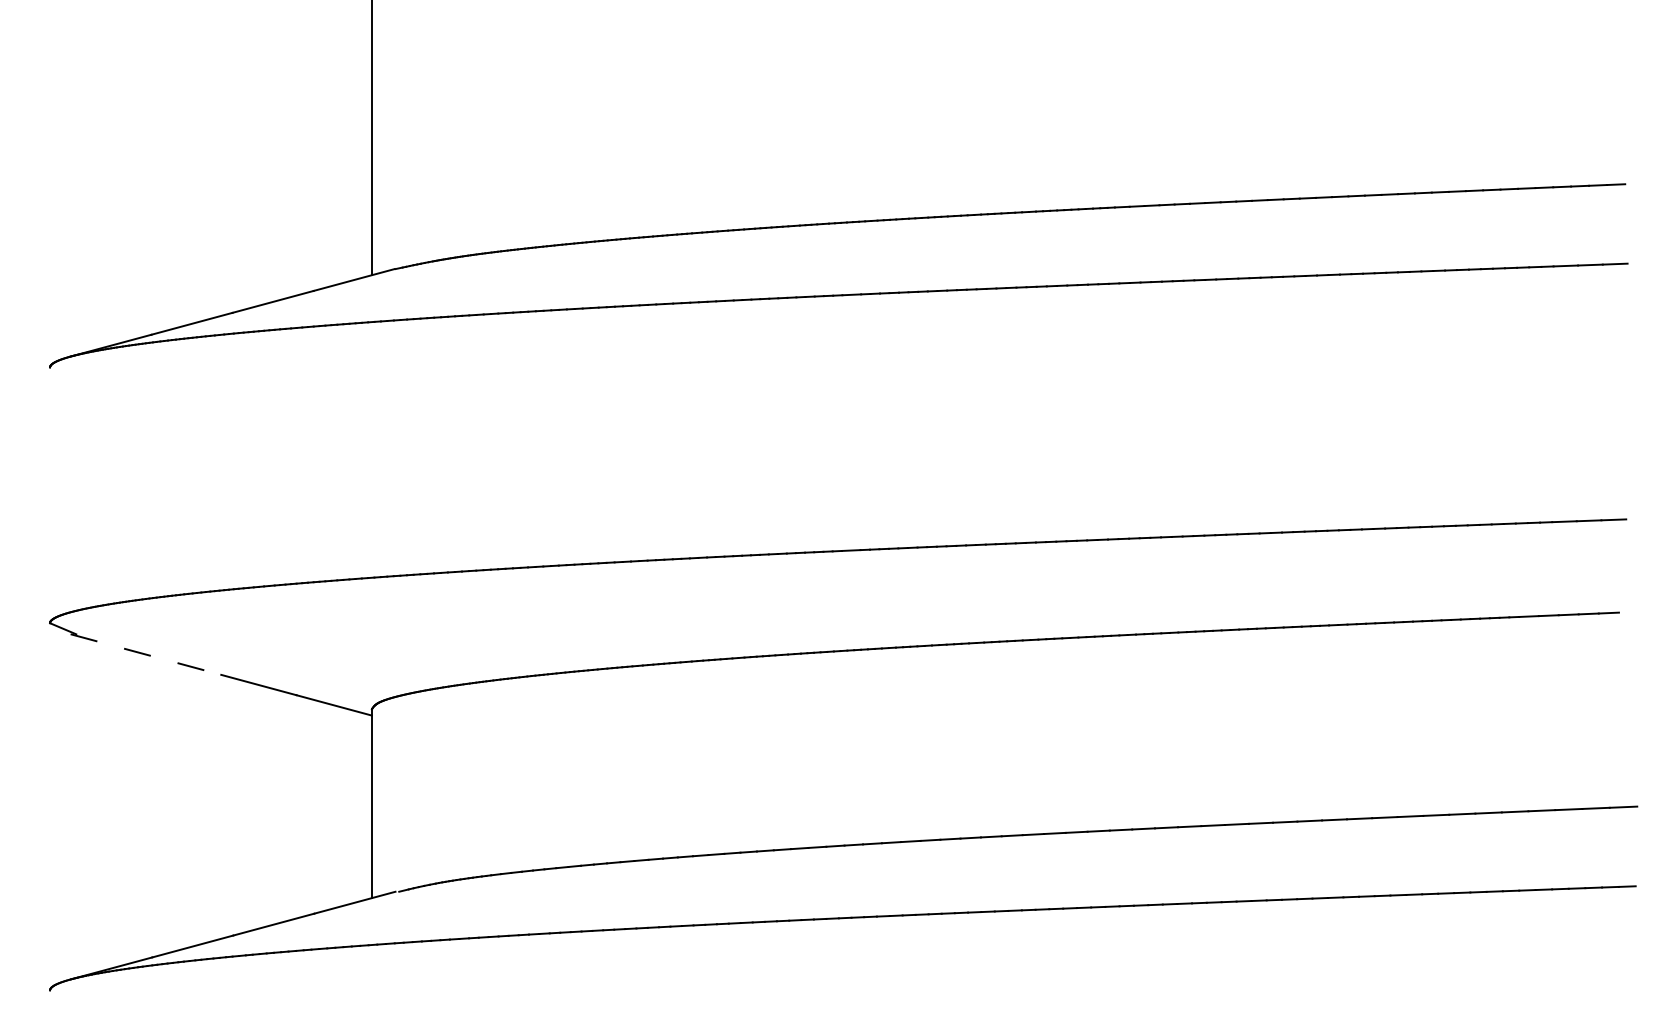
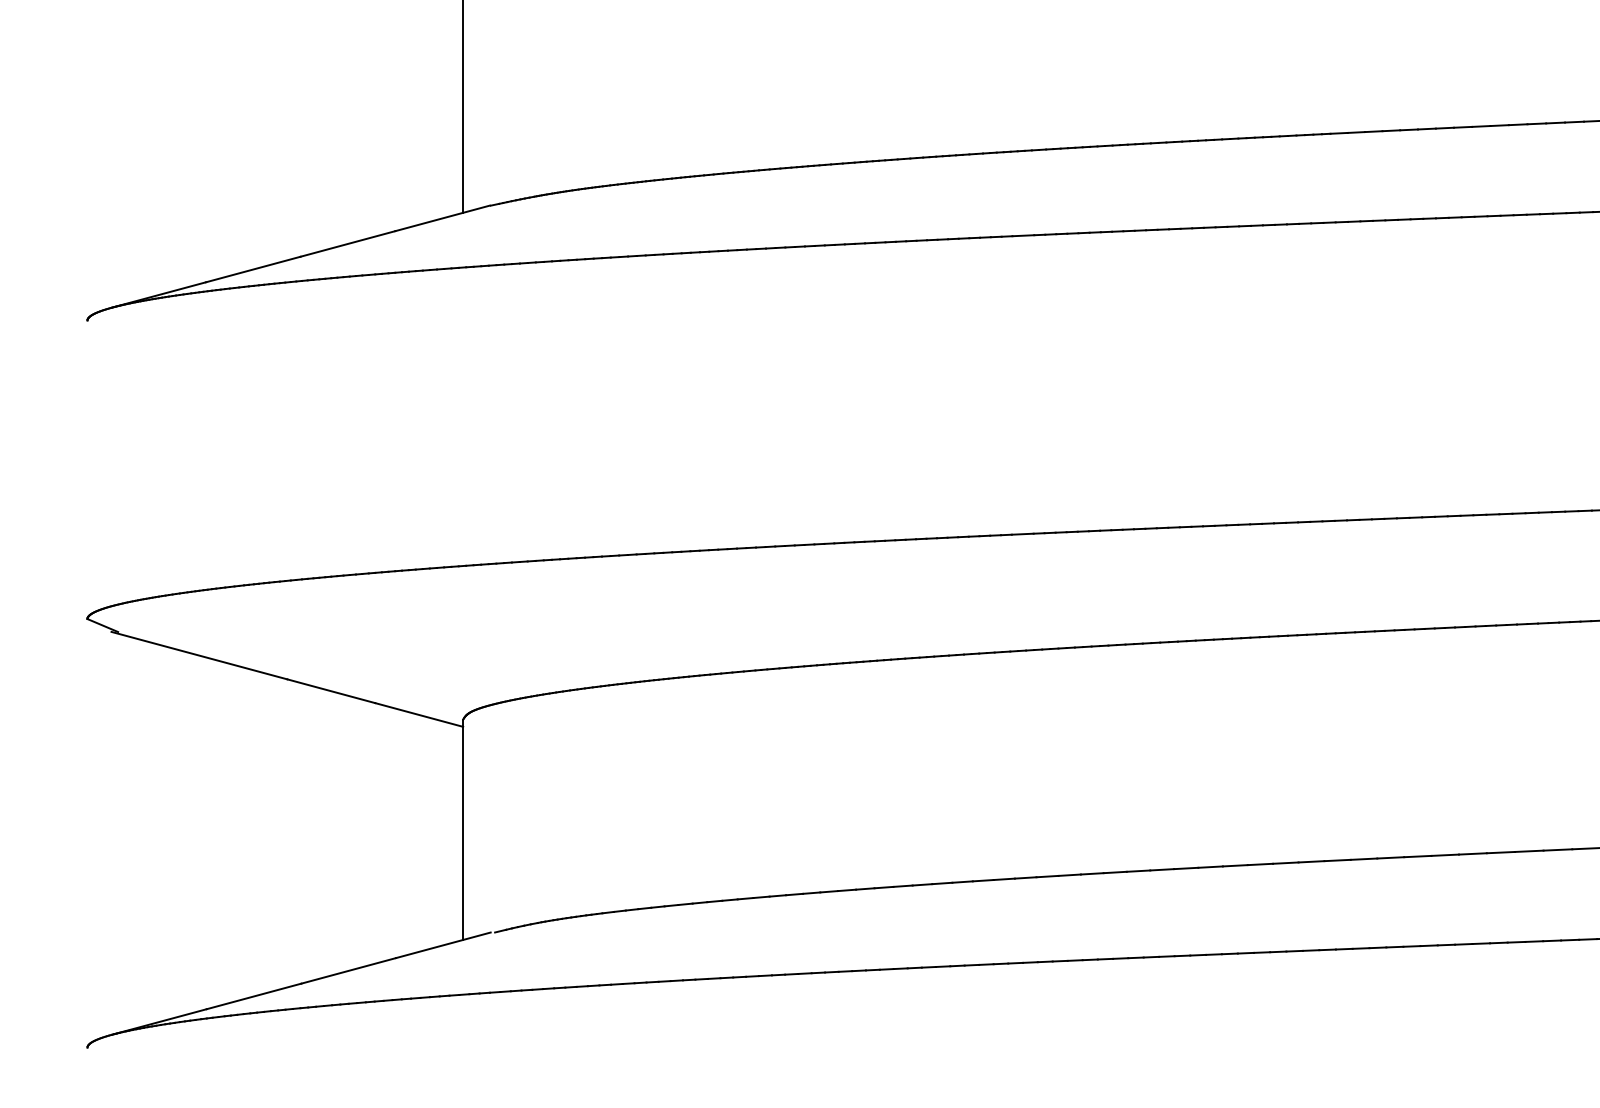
line: (146, 654) -> (200, 655), dashed -> solid

